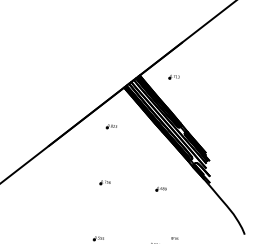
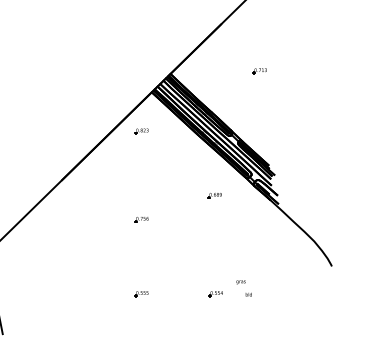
part: (173, 77) -> (259, 71), moved
part: (111, 126) -> (141, 131), moved
part: (161, 189) -> (214, 195), moved

